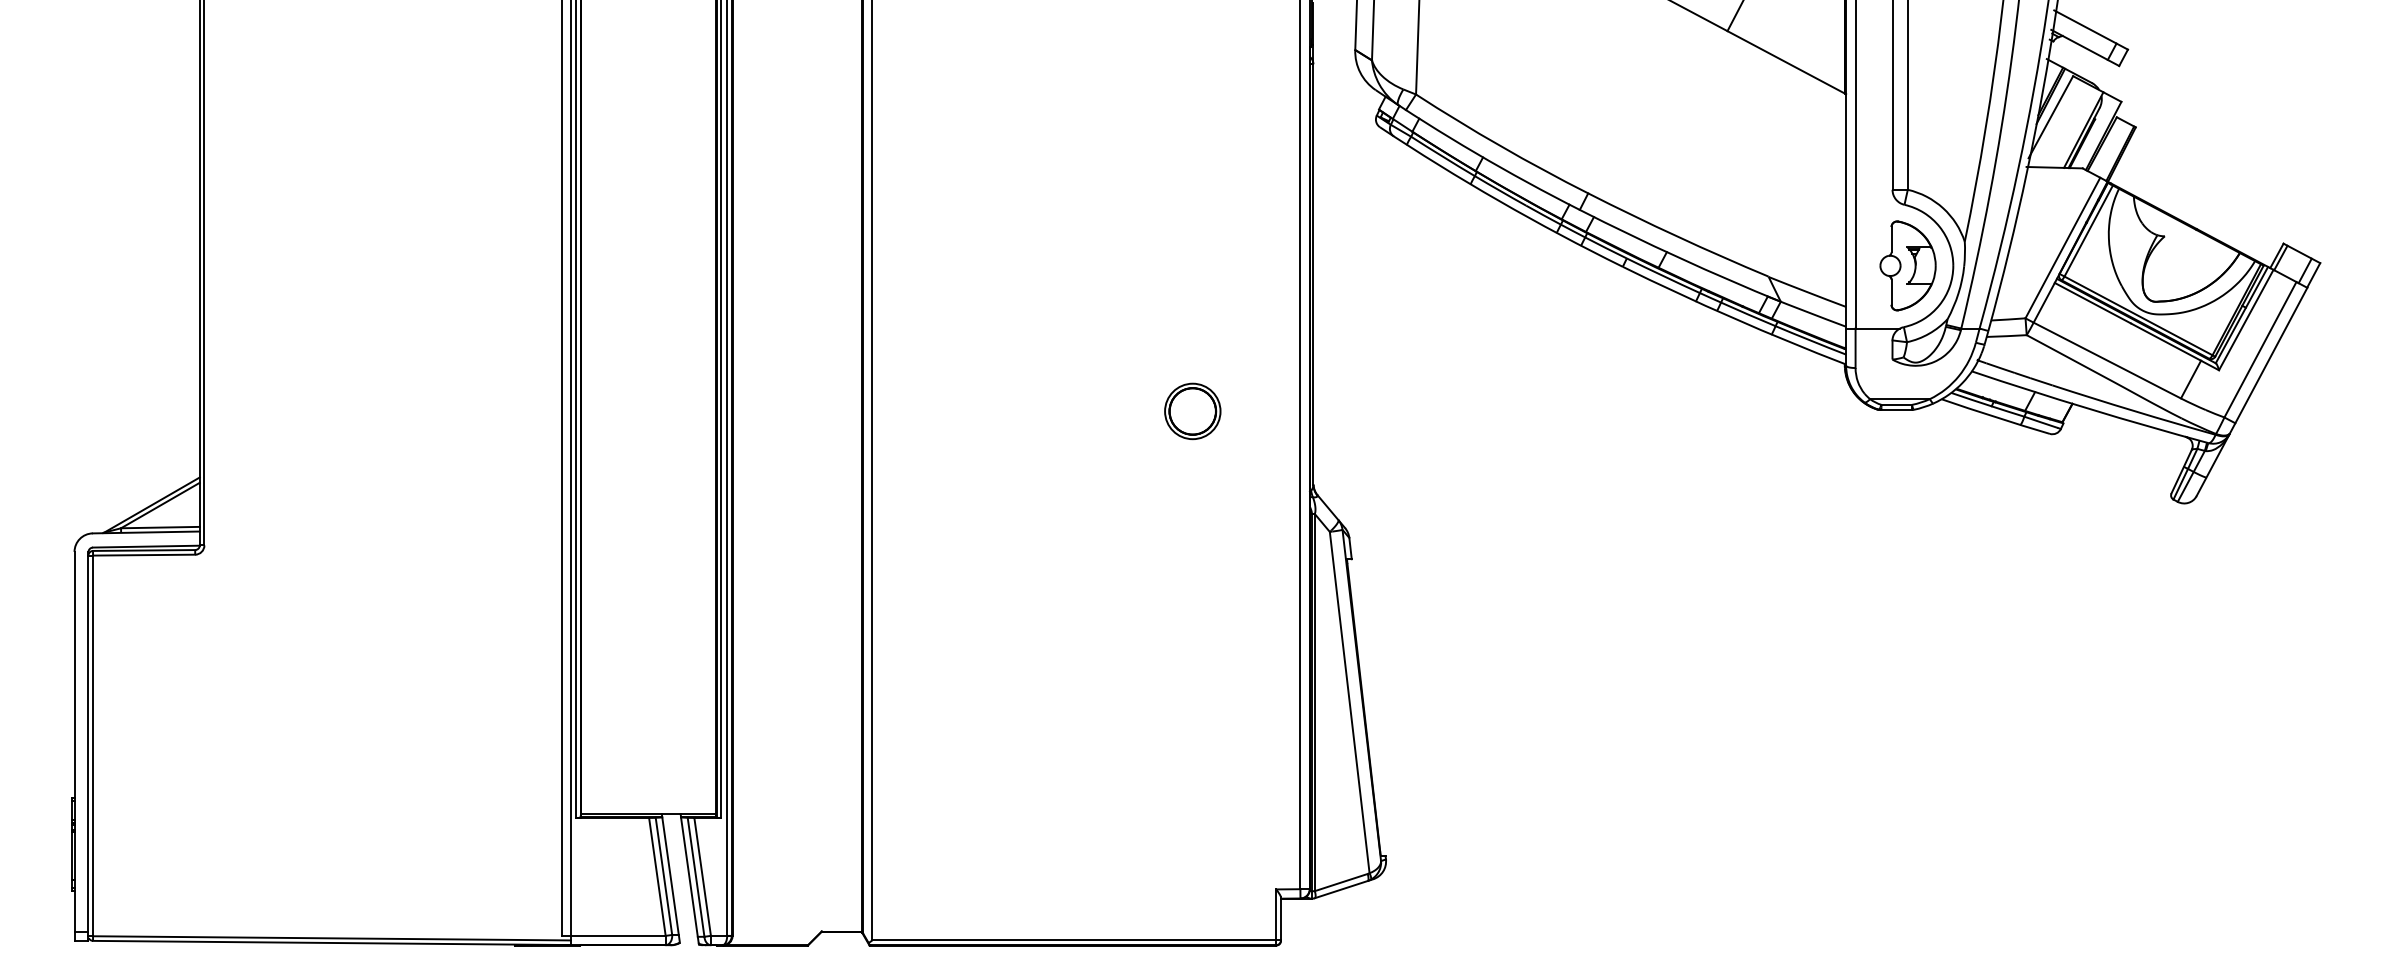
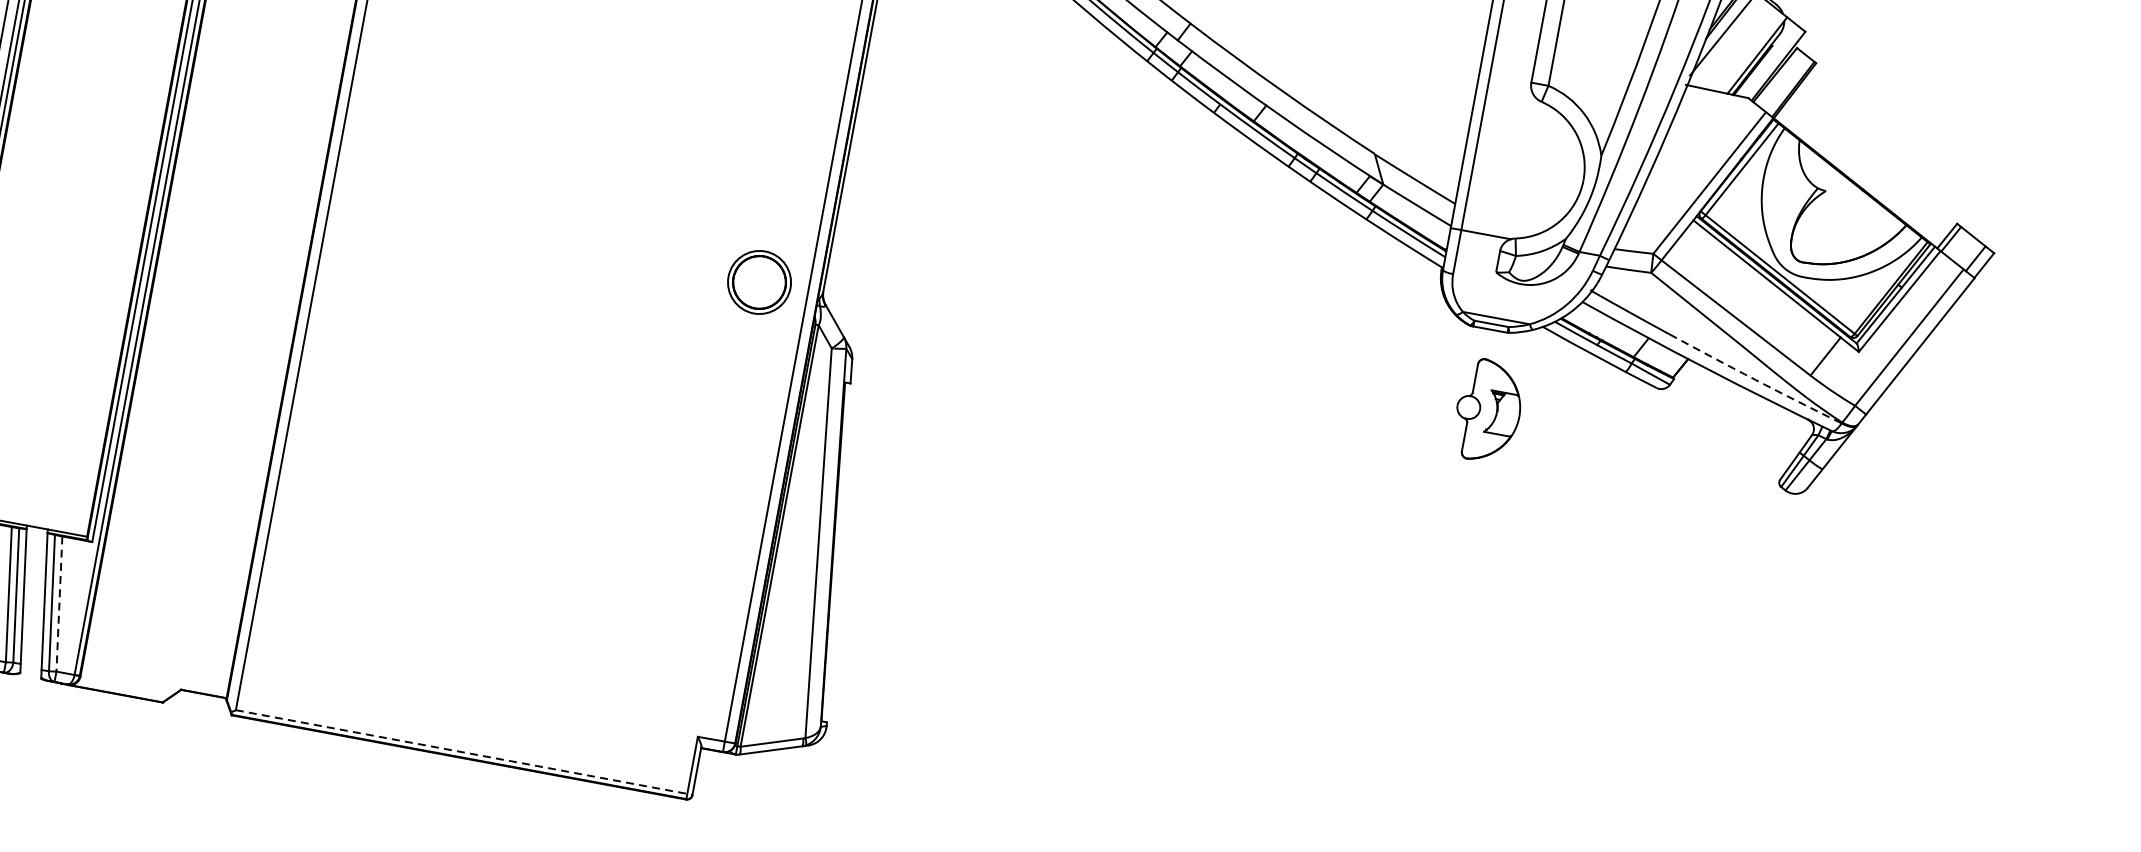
part: (1907, 265) -> (1487, 410), moved
arc: (2133, 410) -> (1754, 379), solid -> dashed
part: (1192, 411) -> (759, 282), moved
line: (702, 876) -> (59, 603), solid -> dashed
line: (1077, 940) -> (465, 752), solid -> dashed

